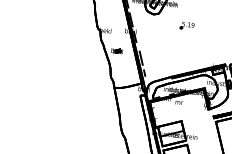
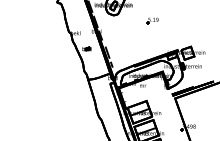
part: (187, 25) -> (152, 20), moved

